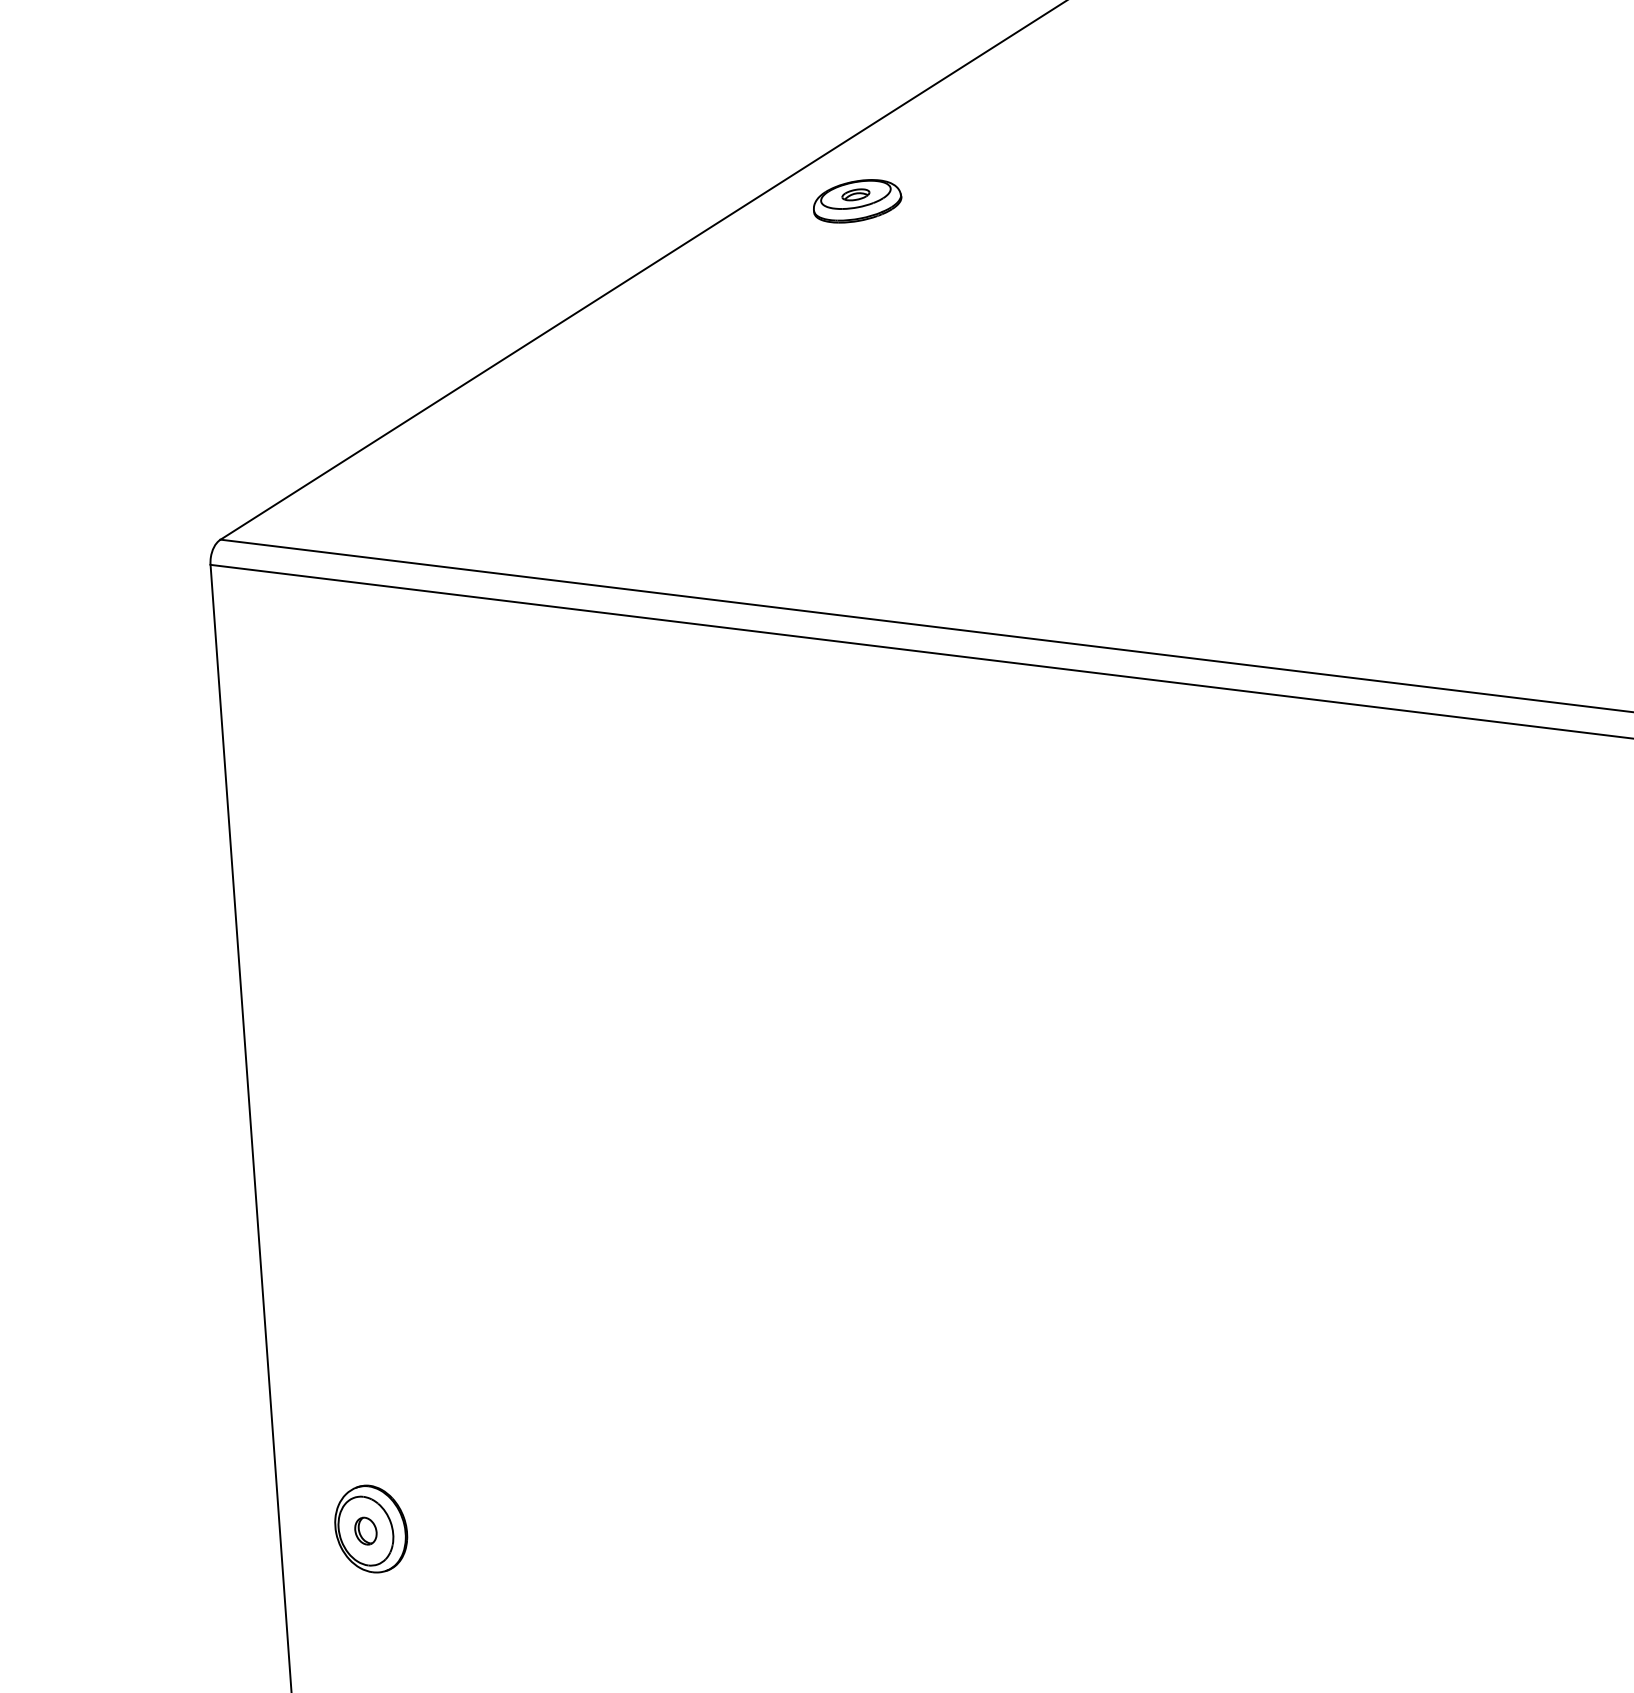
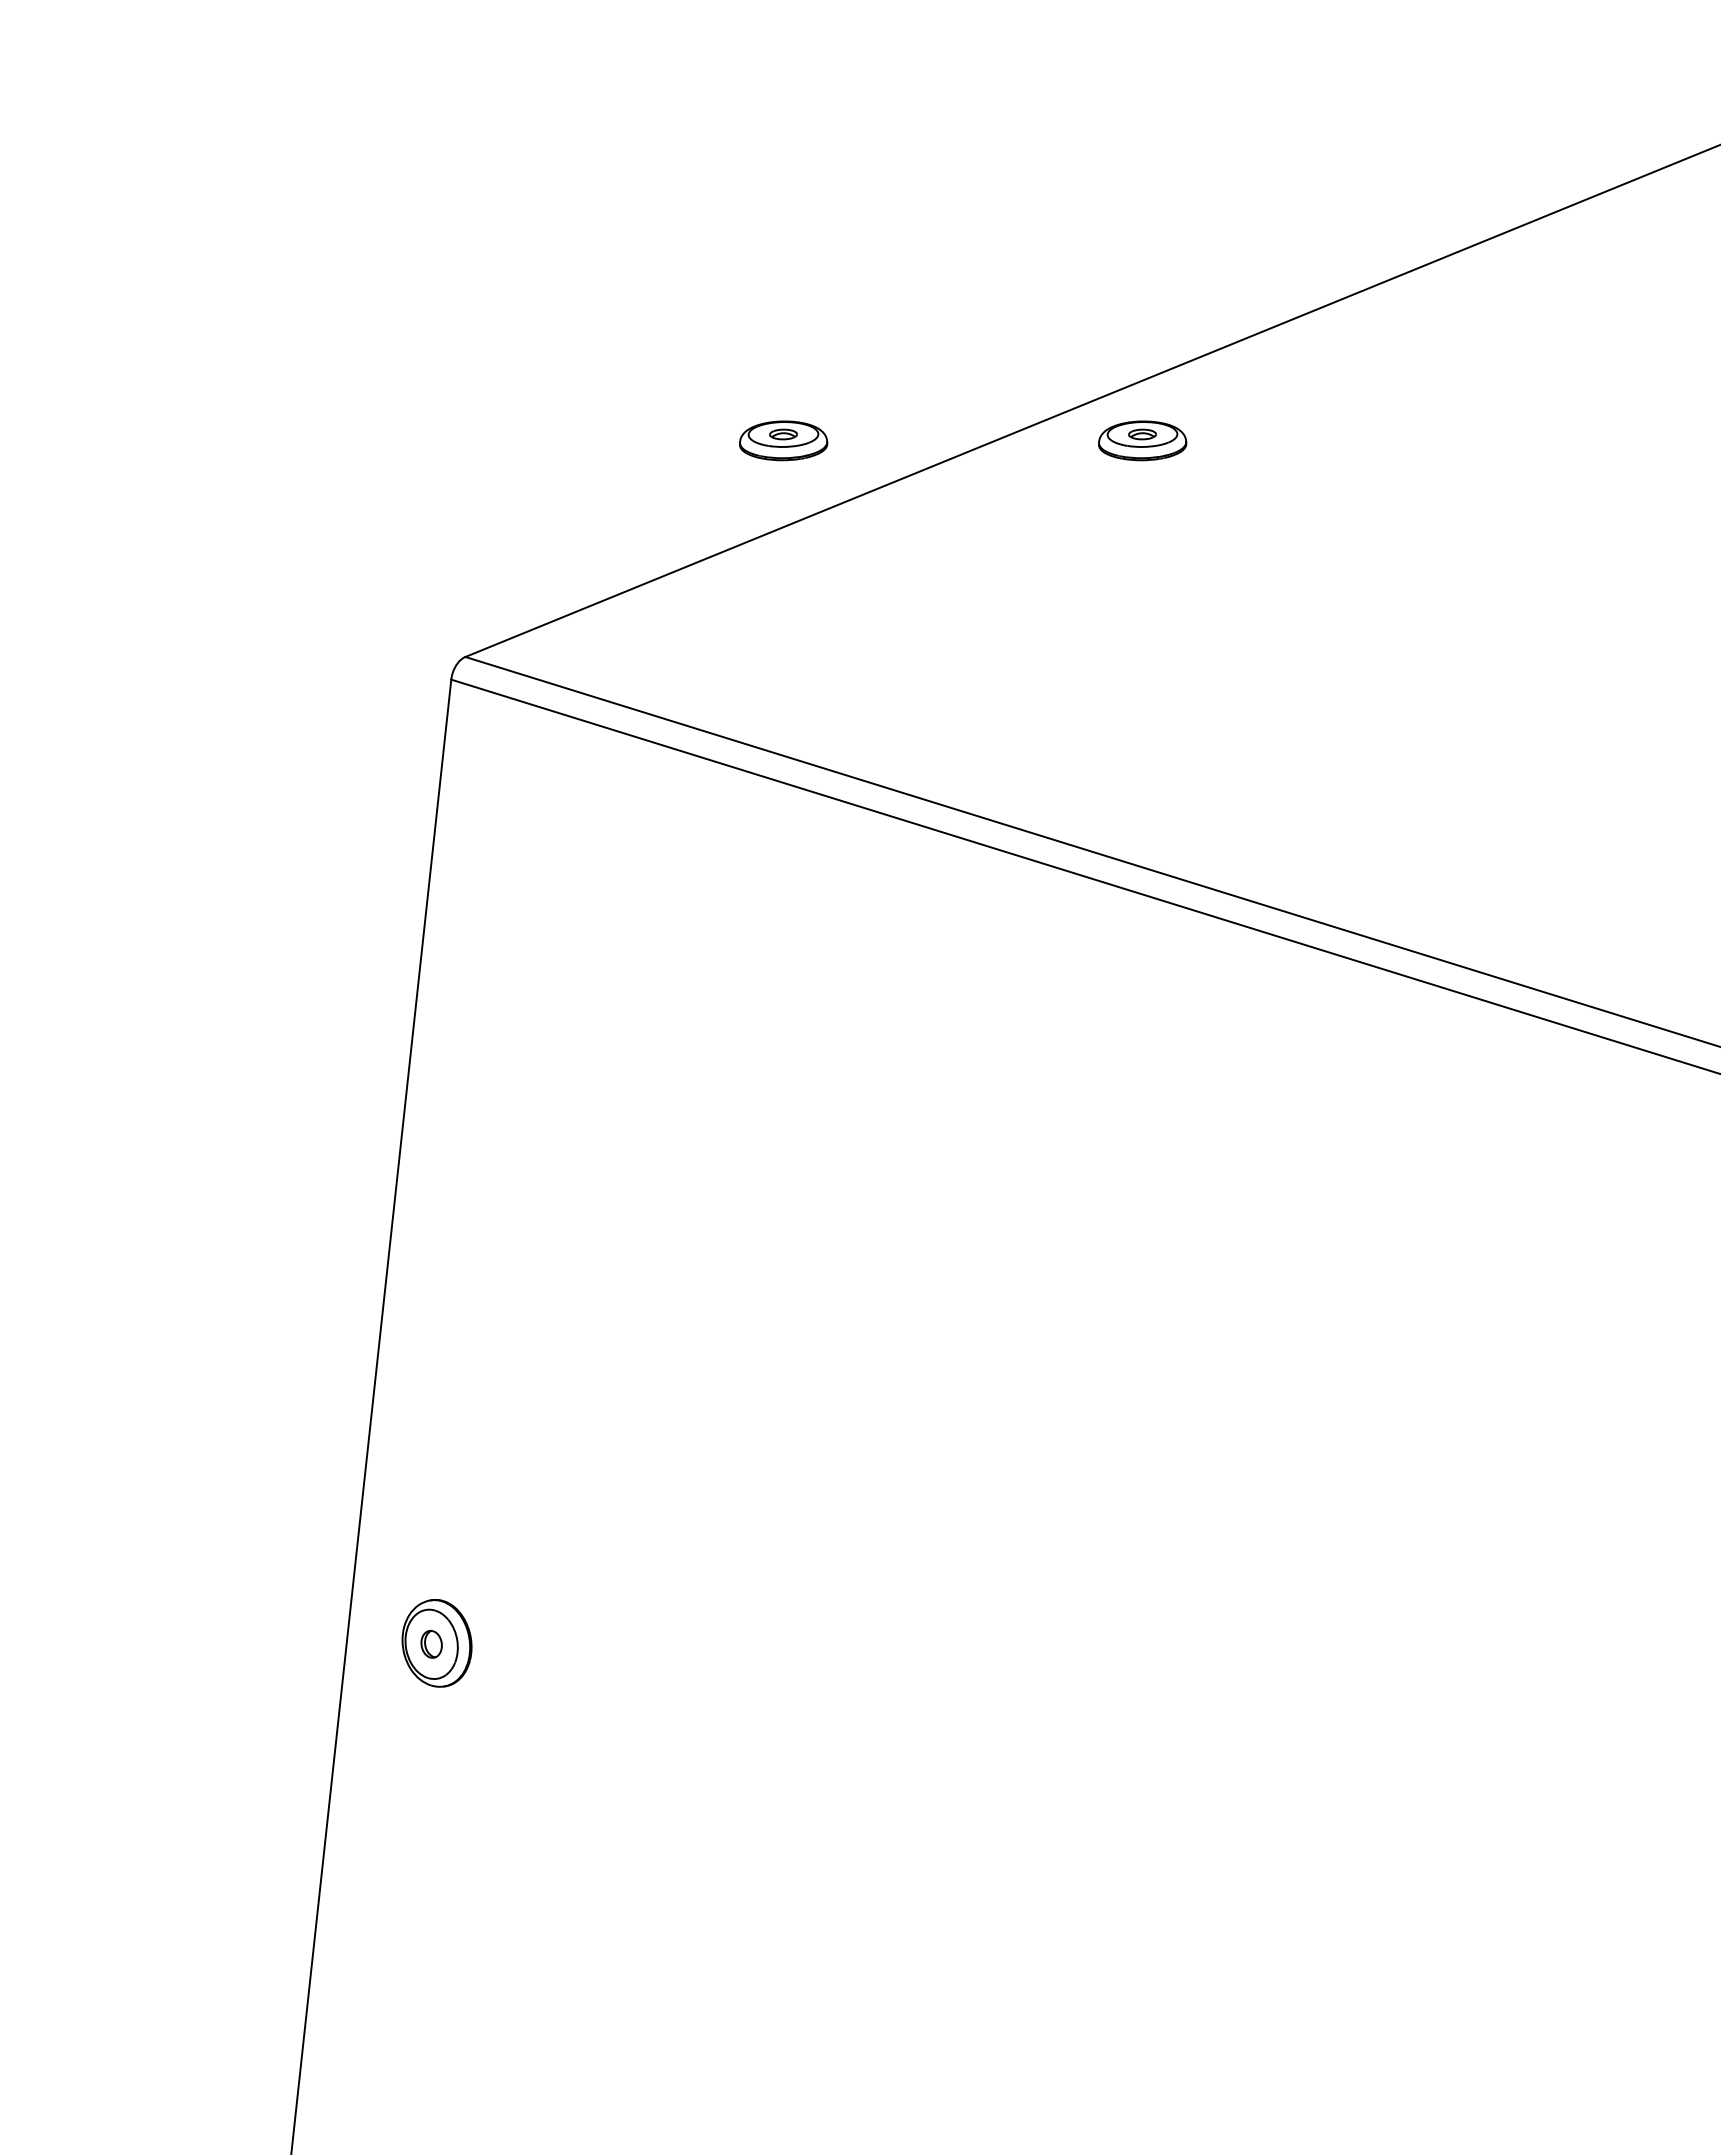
part: (498, 265) -> (783, 440), added

